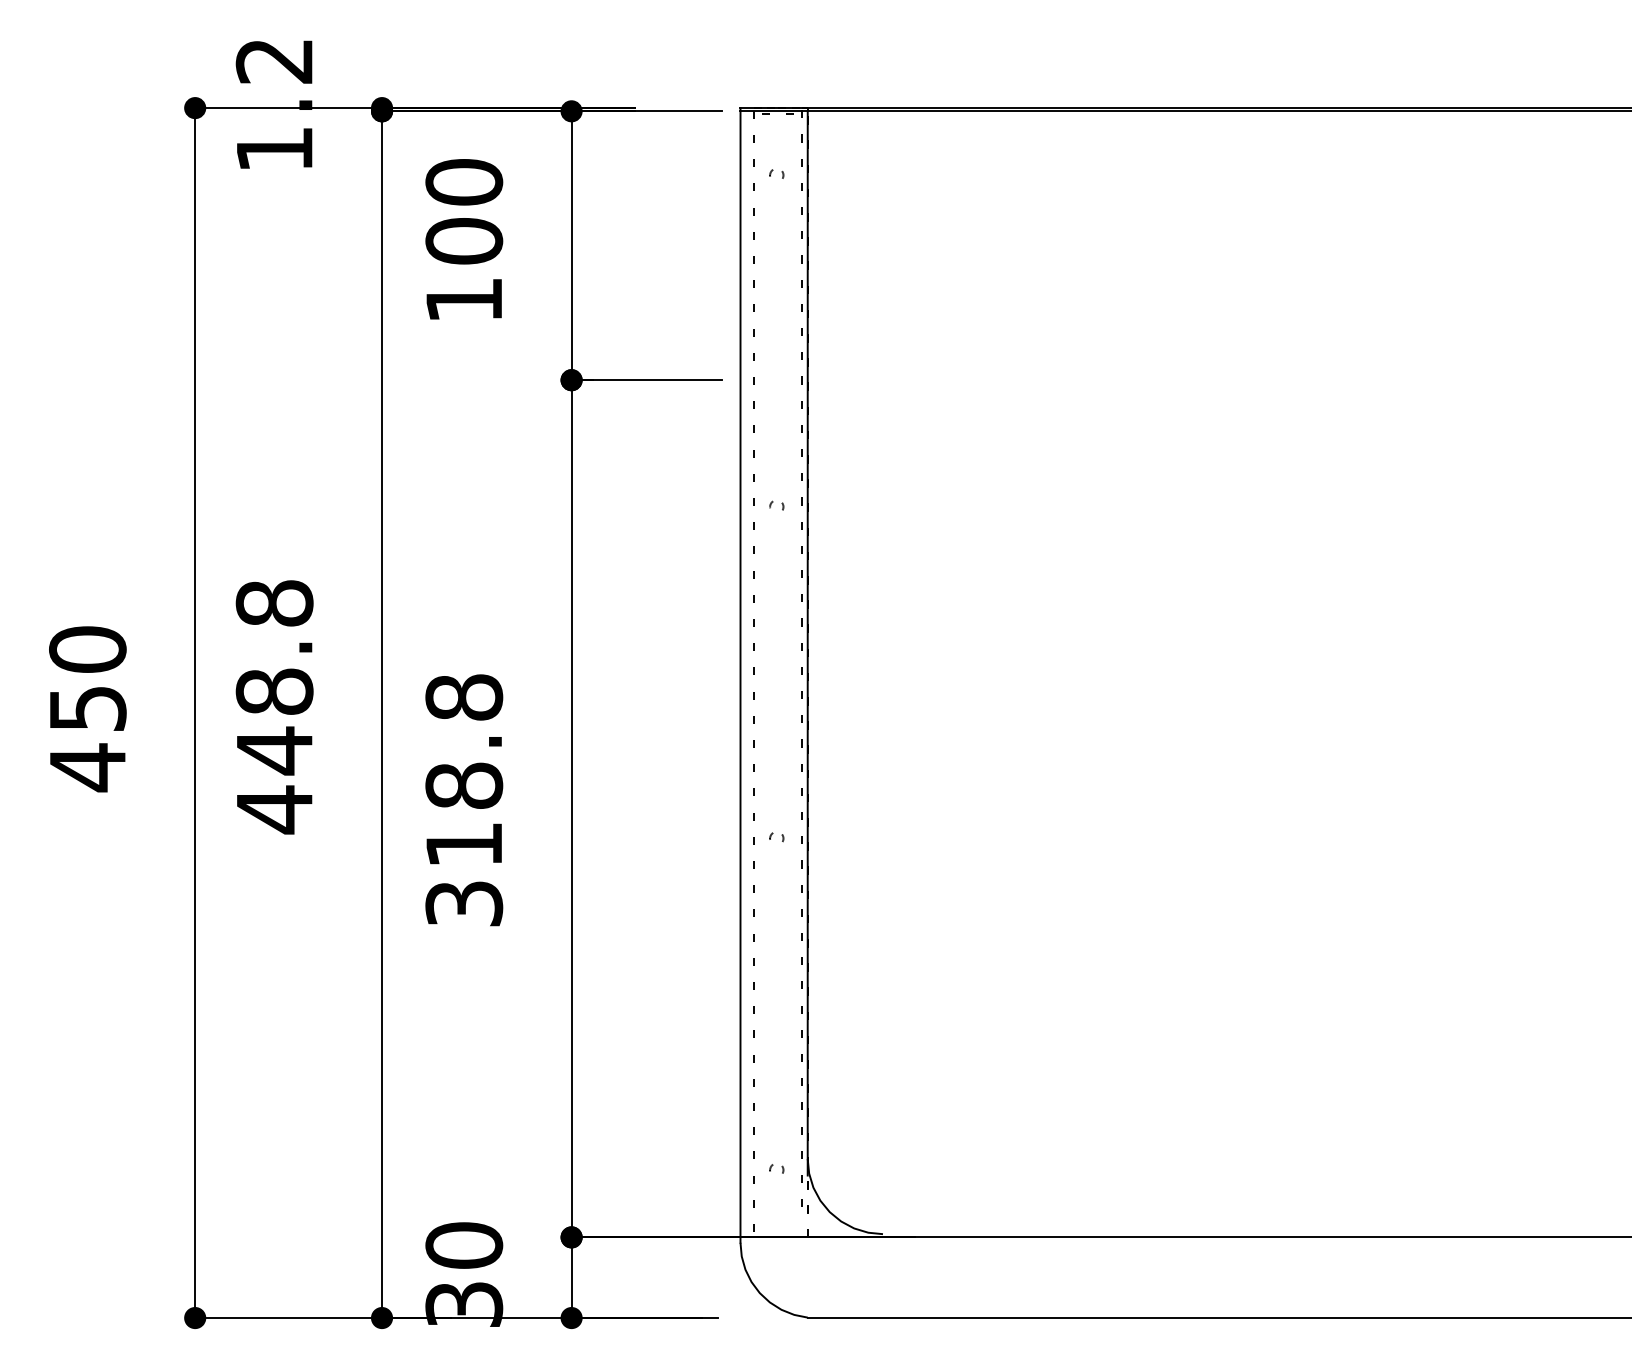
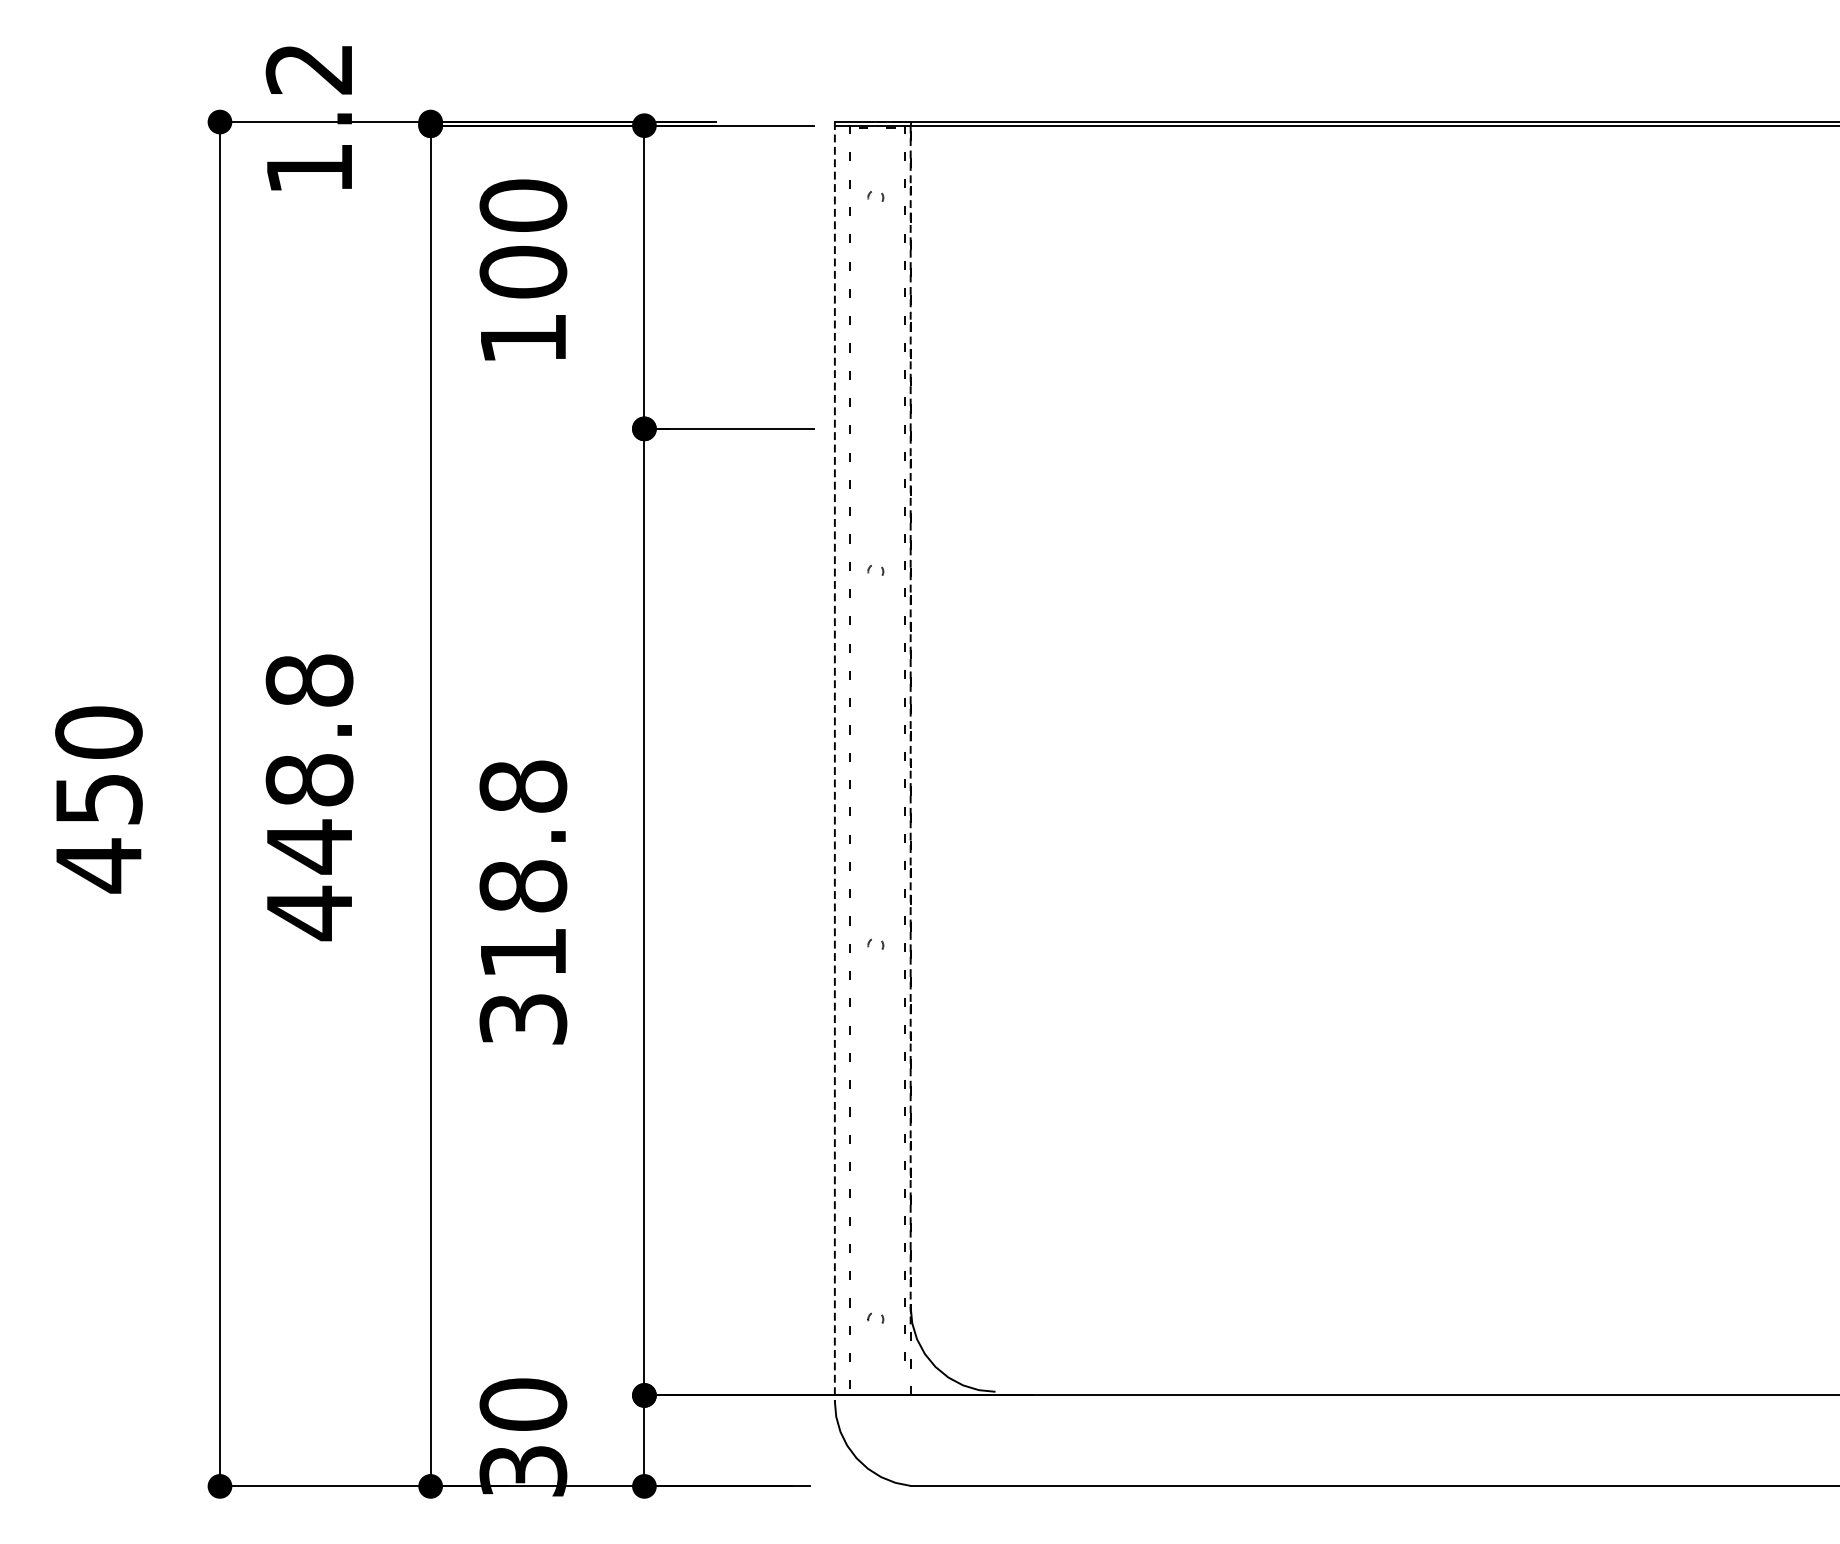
line: (807, 643) -> (910, 725), solid -> dashed
line: (740, 675) -> (834, 761), solid -> dashed

